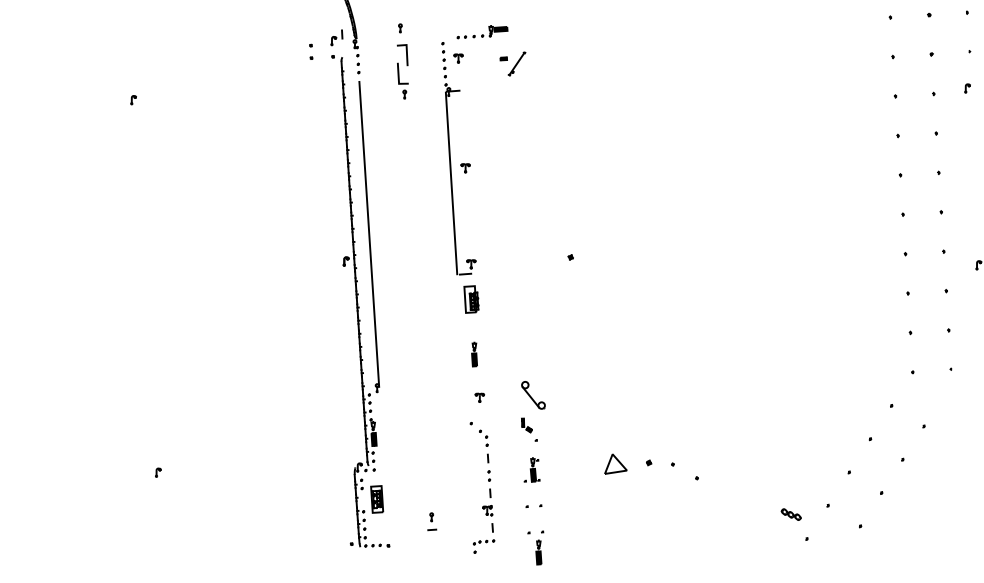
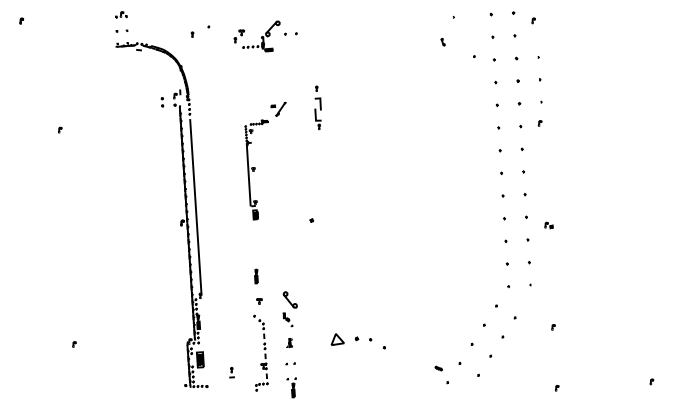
part: (401, 60) -> (317, 107), moved
part: (474, 168) -> (256, 169), size x0.6
part: (531, 469) -> (289, 342), size x0.6
part: (790, 514) -> (438, 368), size x0.6

